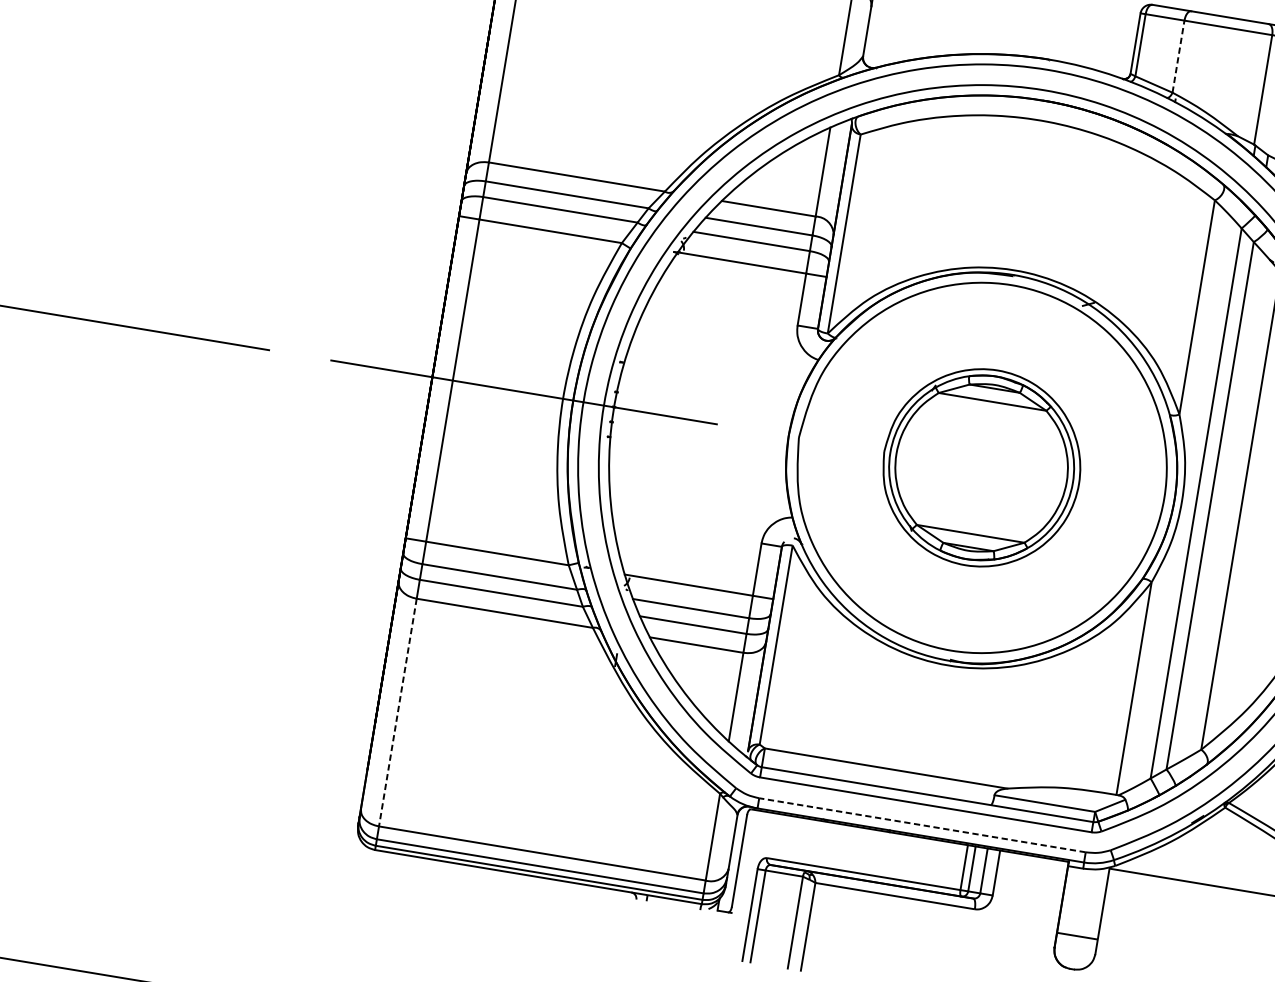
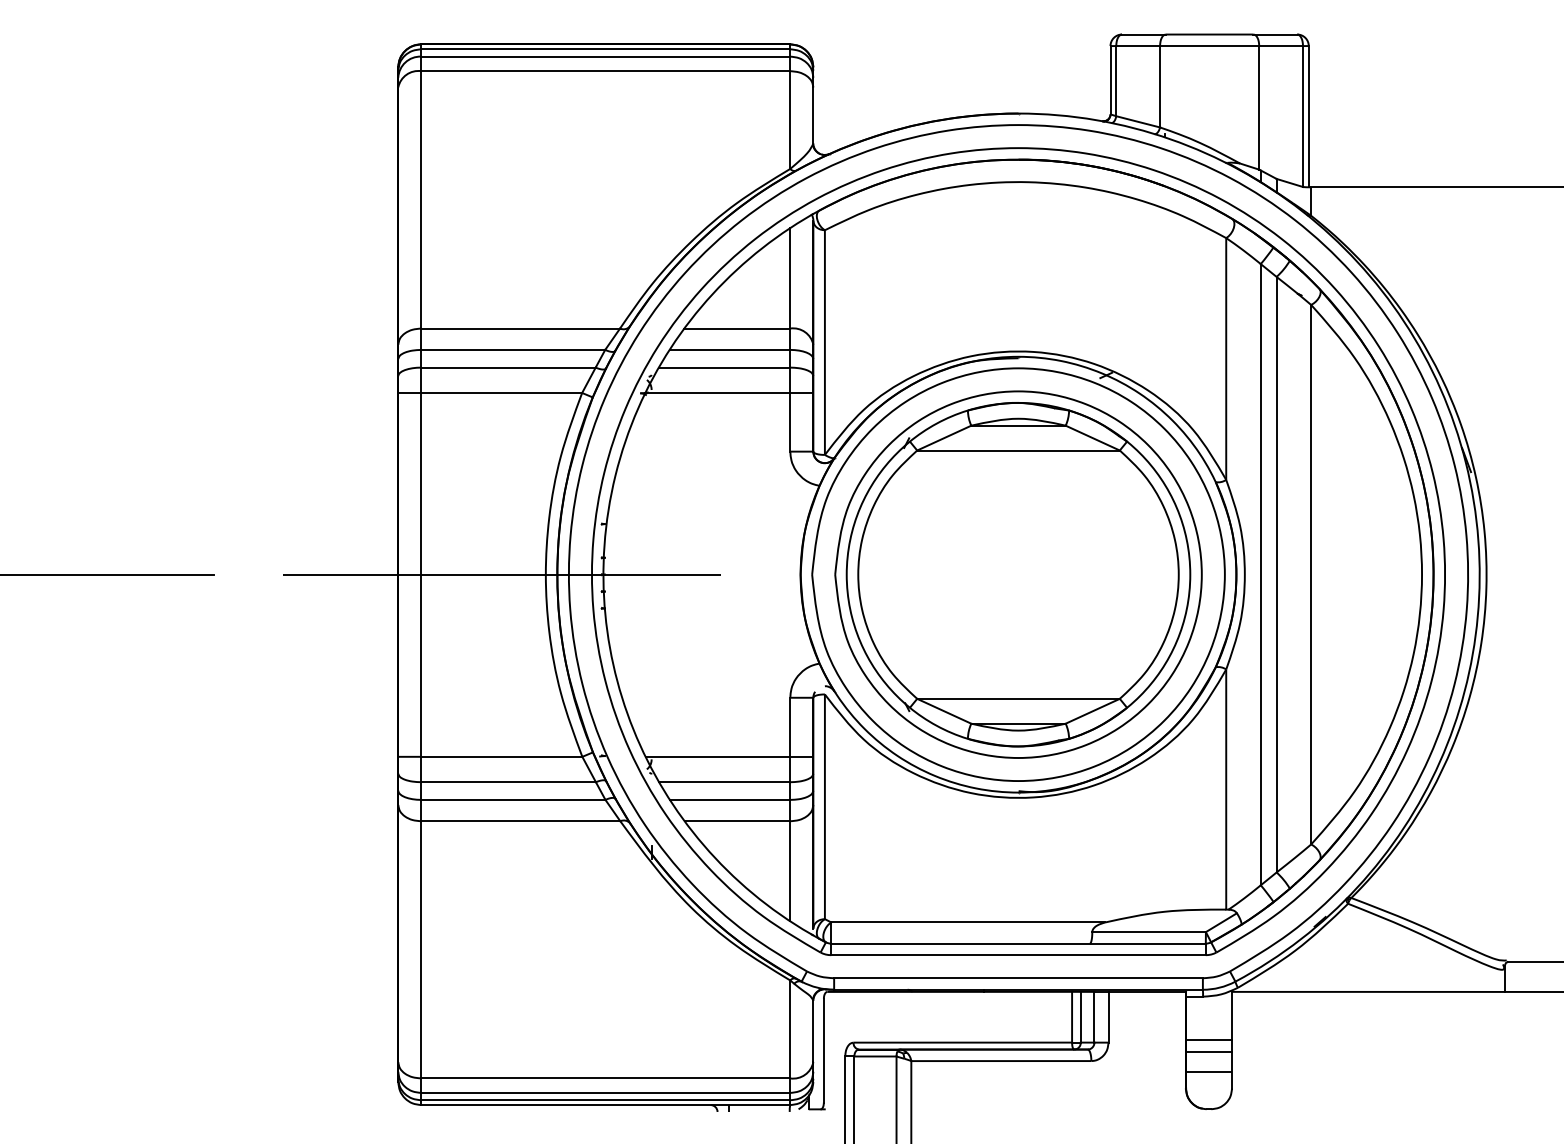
line: (1178, 56) -> (1160, 86), dashed -> solid
part: (981, 467) -> (1018, 574), size x1.67
line: (398, 712) -> (421, 949), dashed -> solid
line: (922, 825) -> (1018, 978), dashed -> solid
line: (1082, 908) -> (1209, 1040), added
line: (1080, 918) -> (1209, 1051), added

